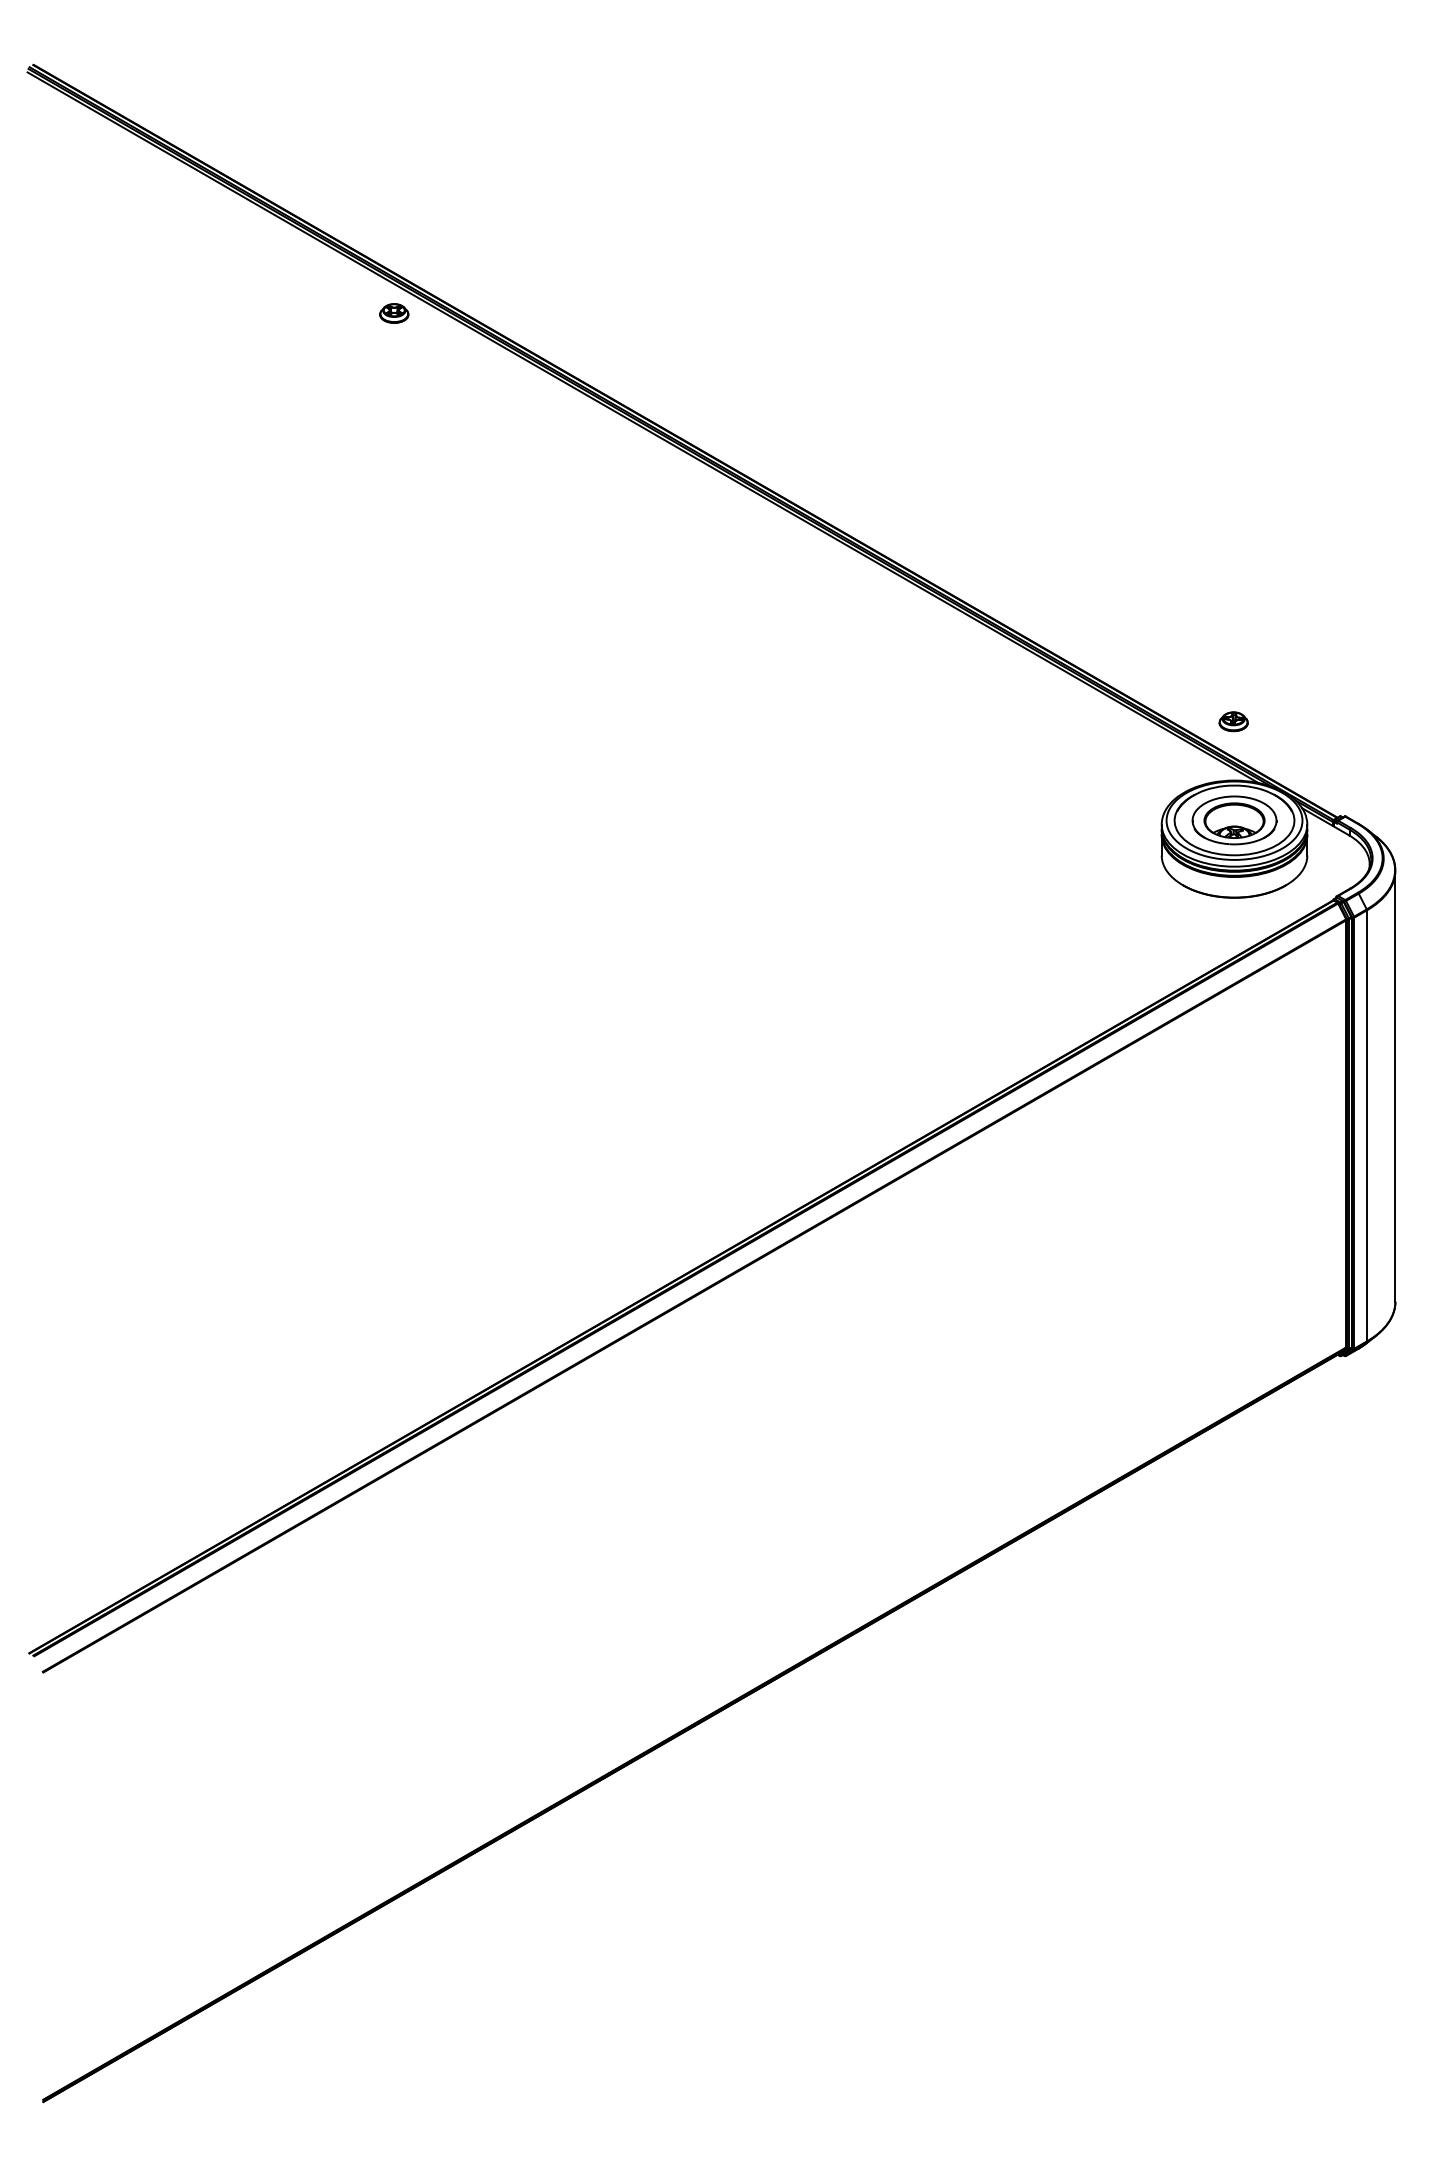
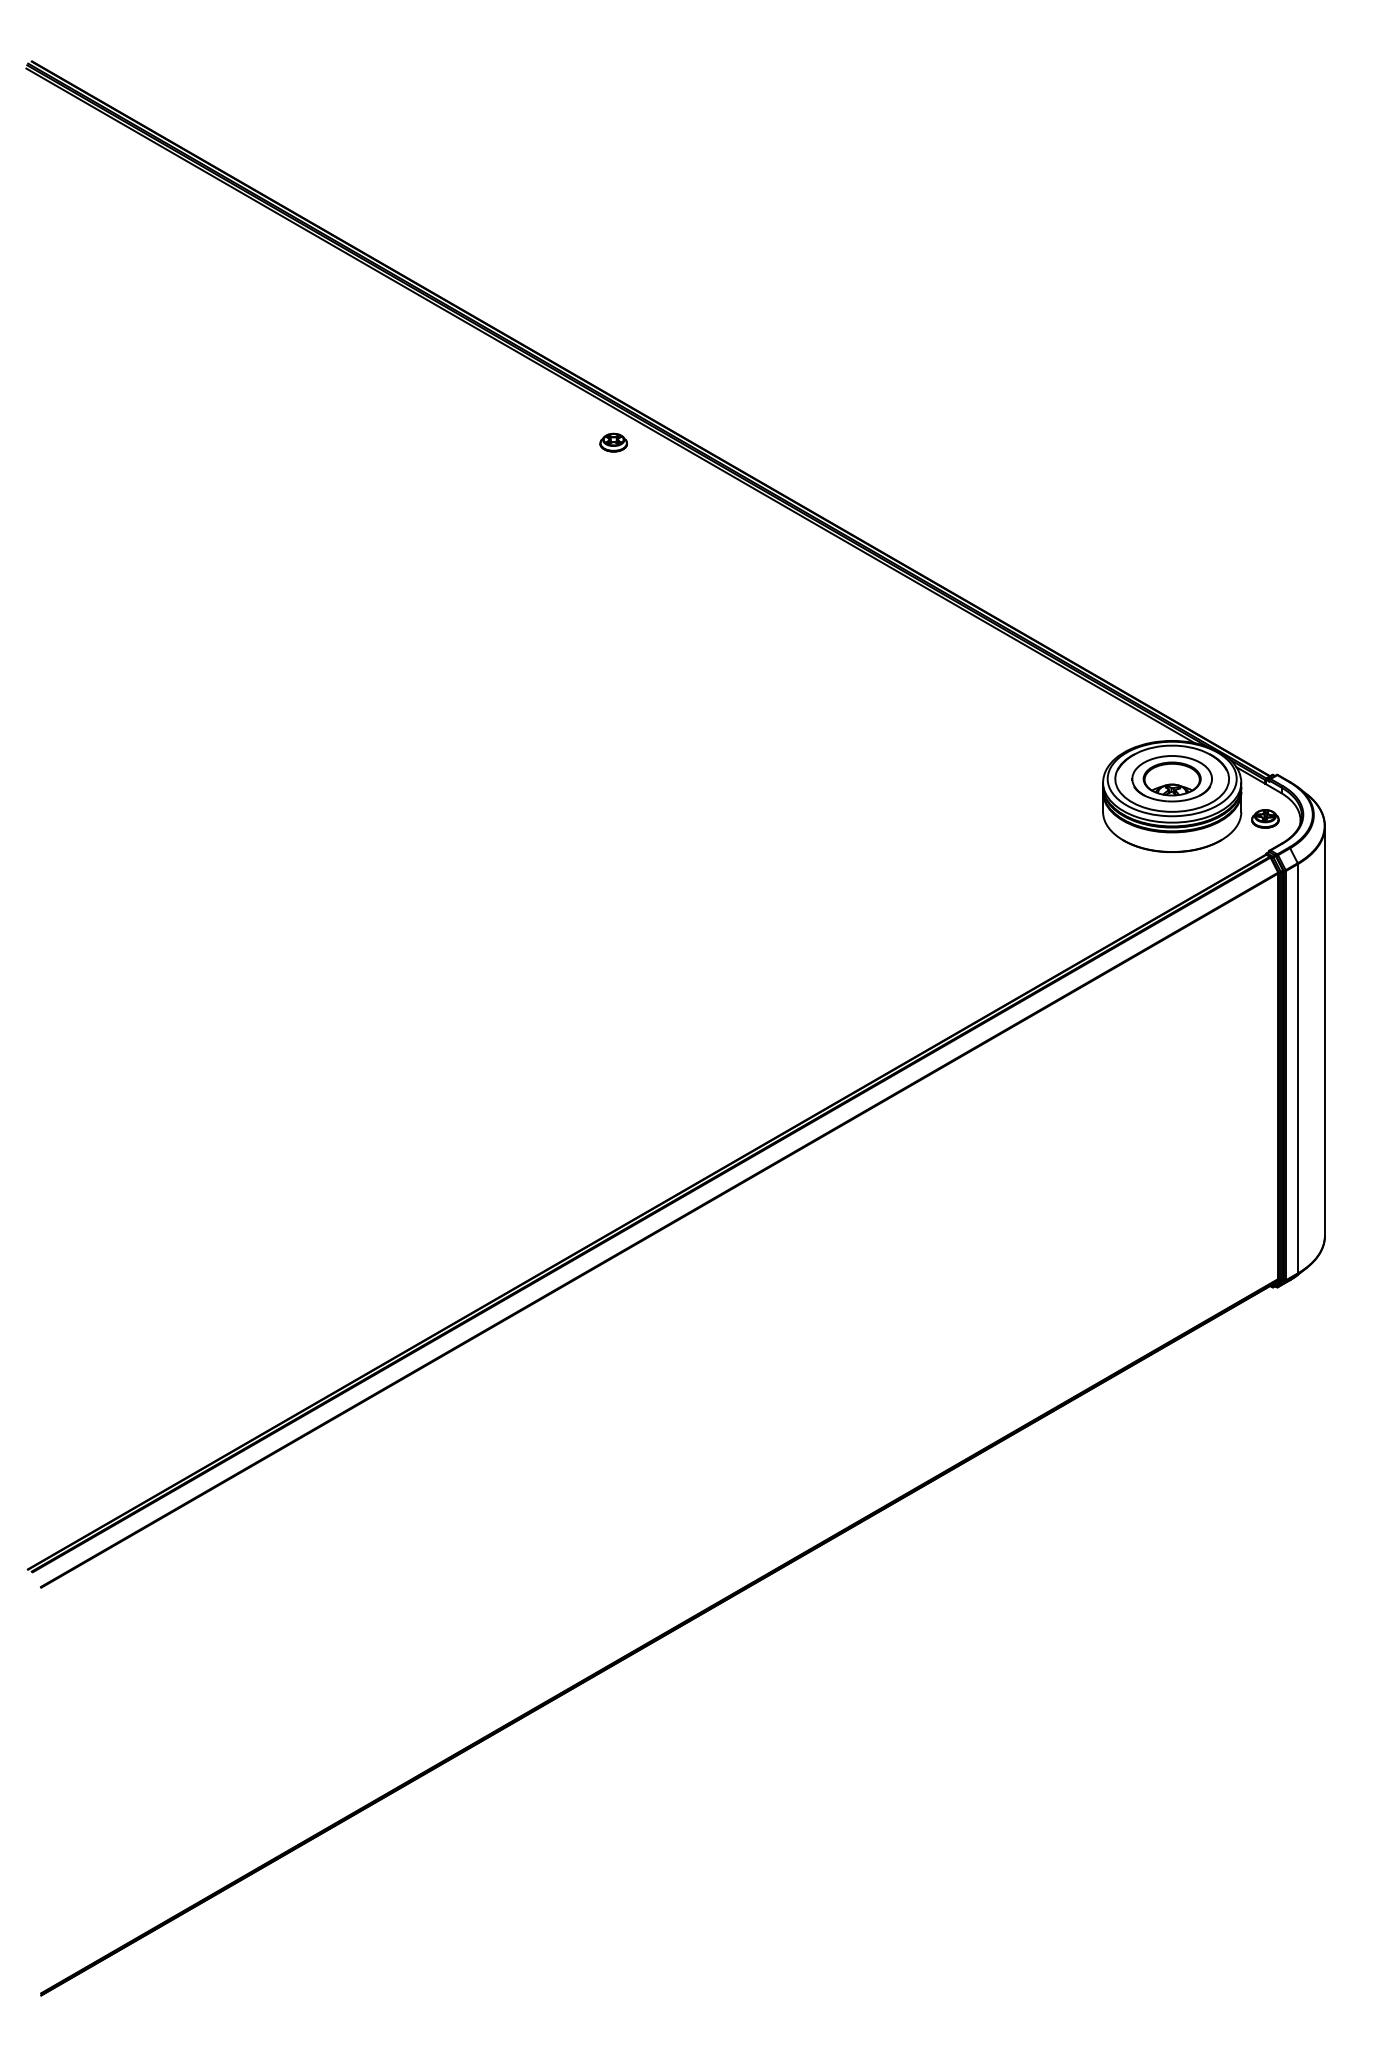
part: (394, 313) -> (613, 442), moved
part: (1233, 721) -> (1265, 818), moved

